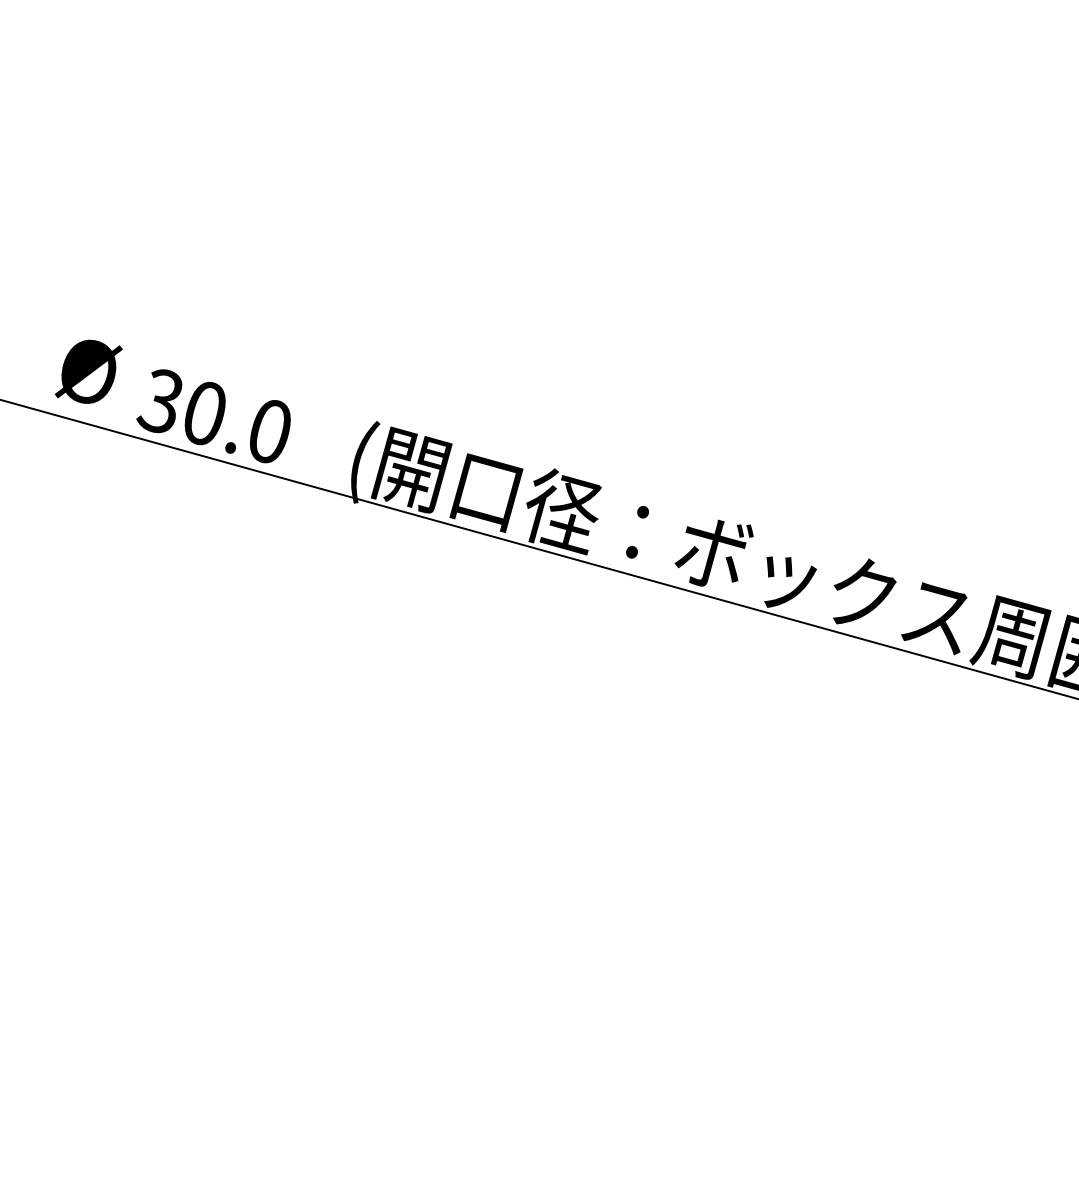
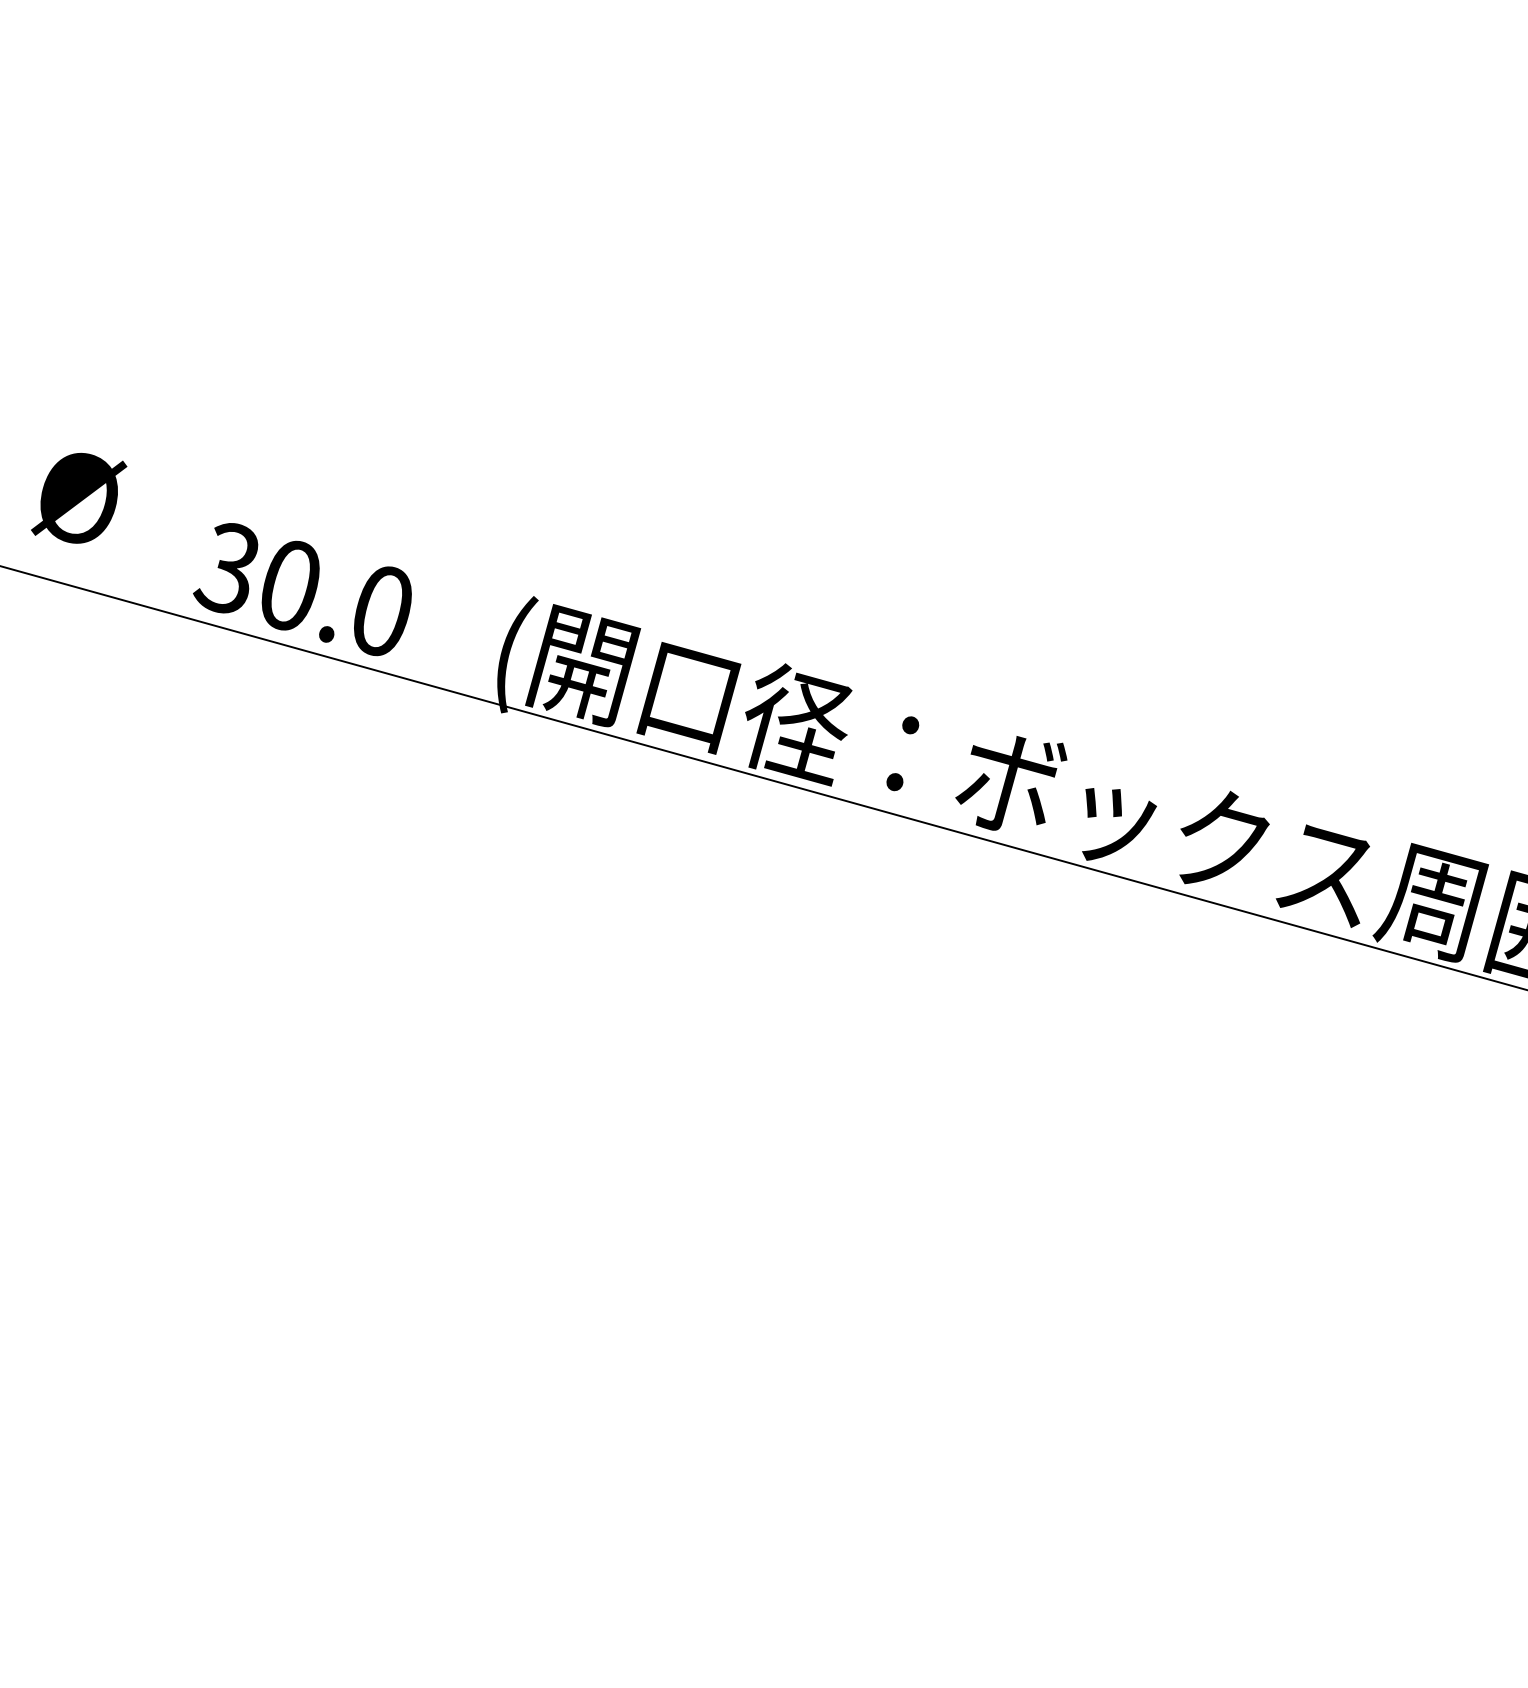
text: (88, 371) -> (78, 497), moved

